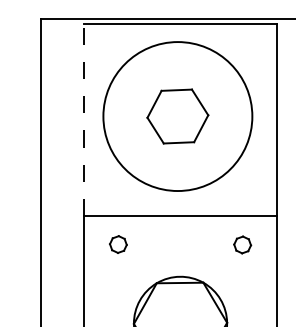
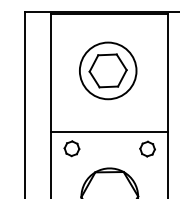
circle: (176, 115) -> (107, 70), size x0.62
line: (84, 120) -> (51, 73), dashed -> solid
part: (117, 244) -> (71, 148), size x1.43
part: (242, 244) -> (147, 148), size x1.43

